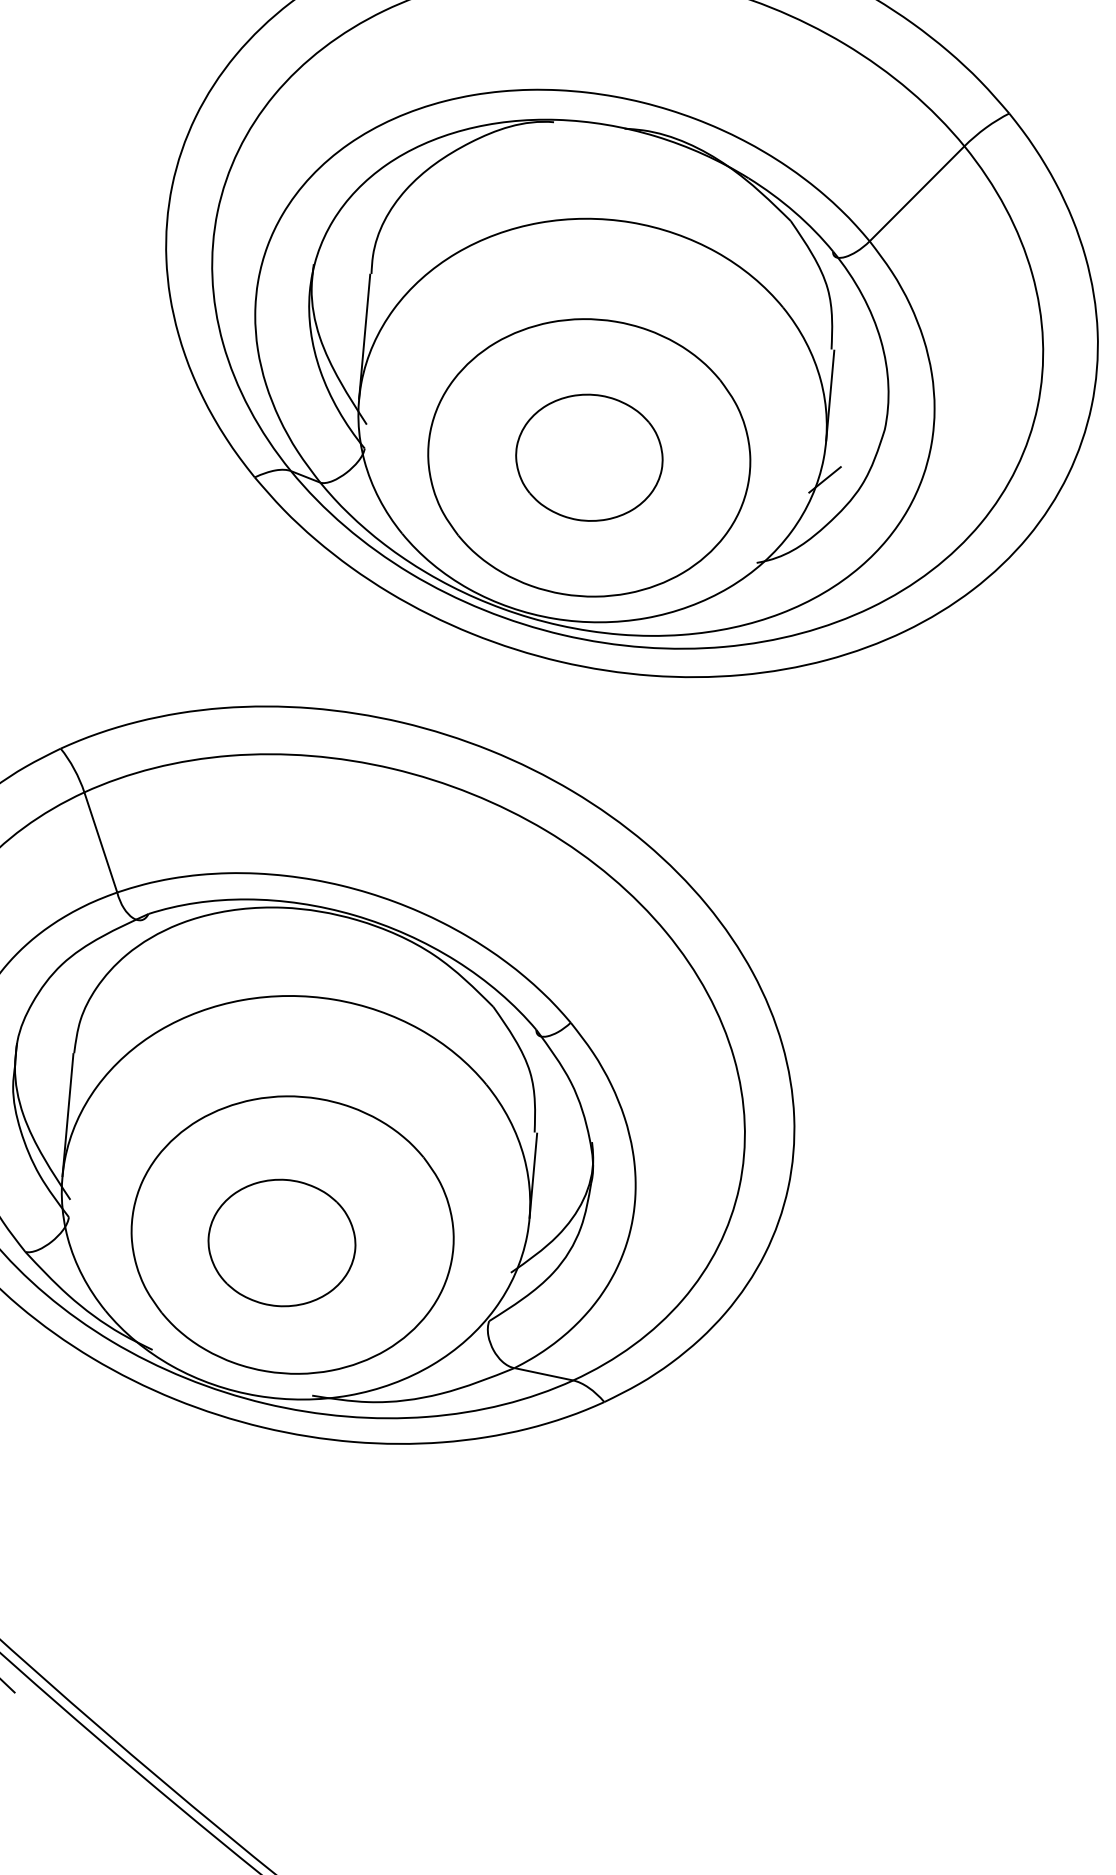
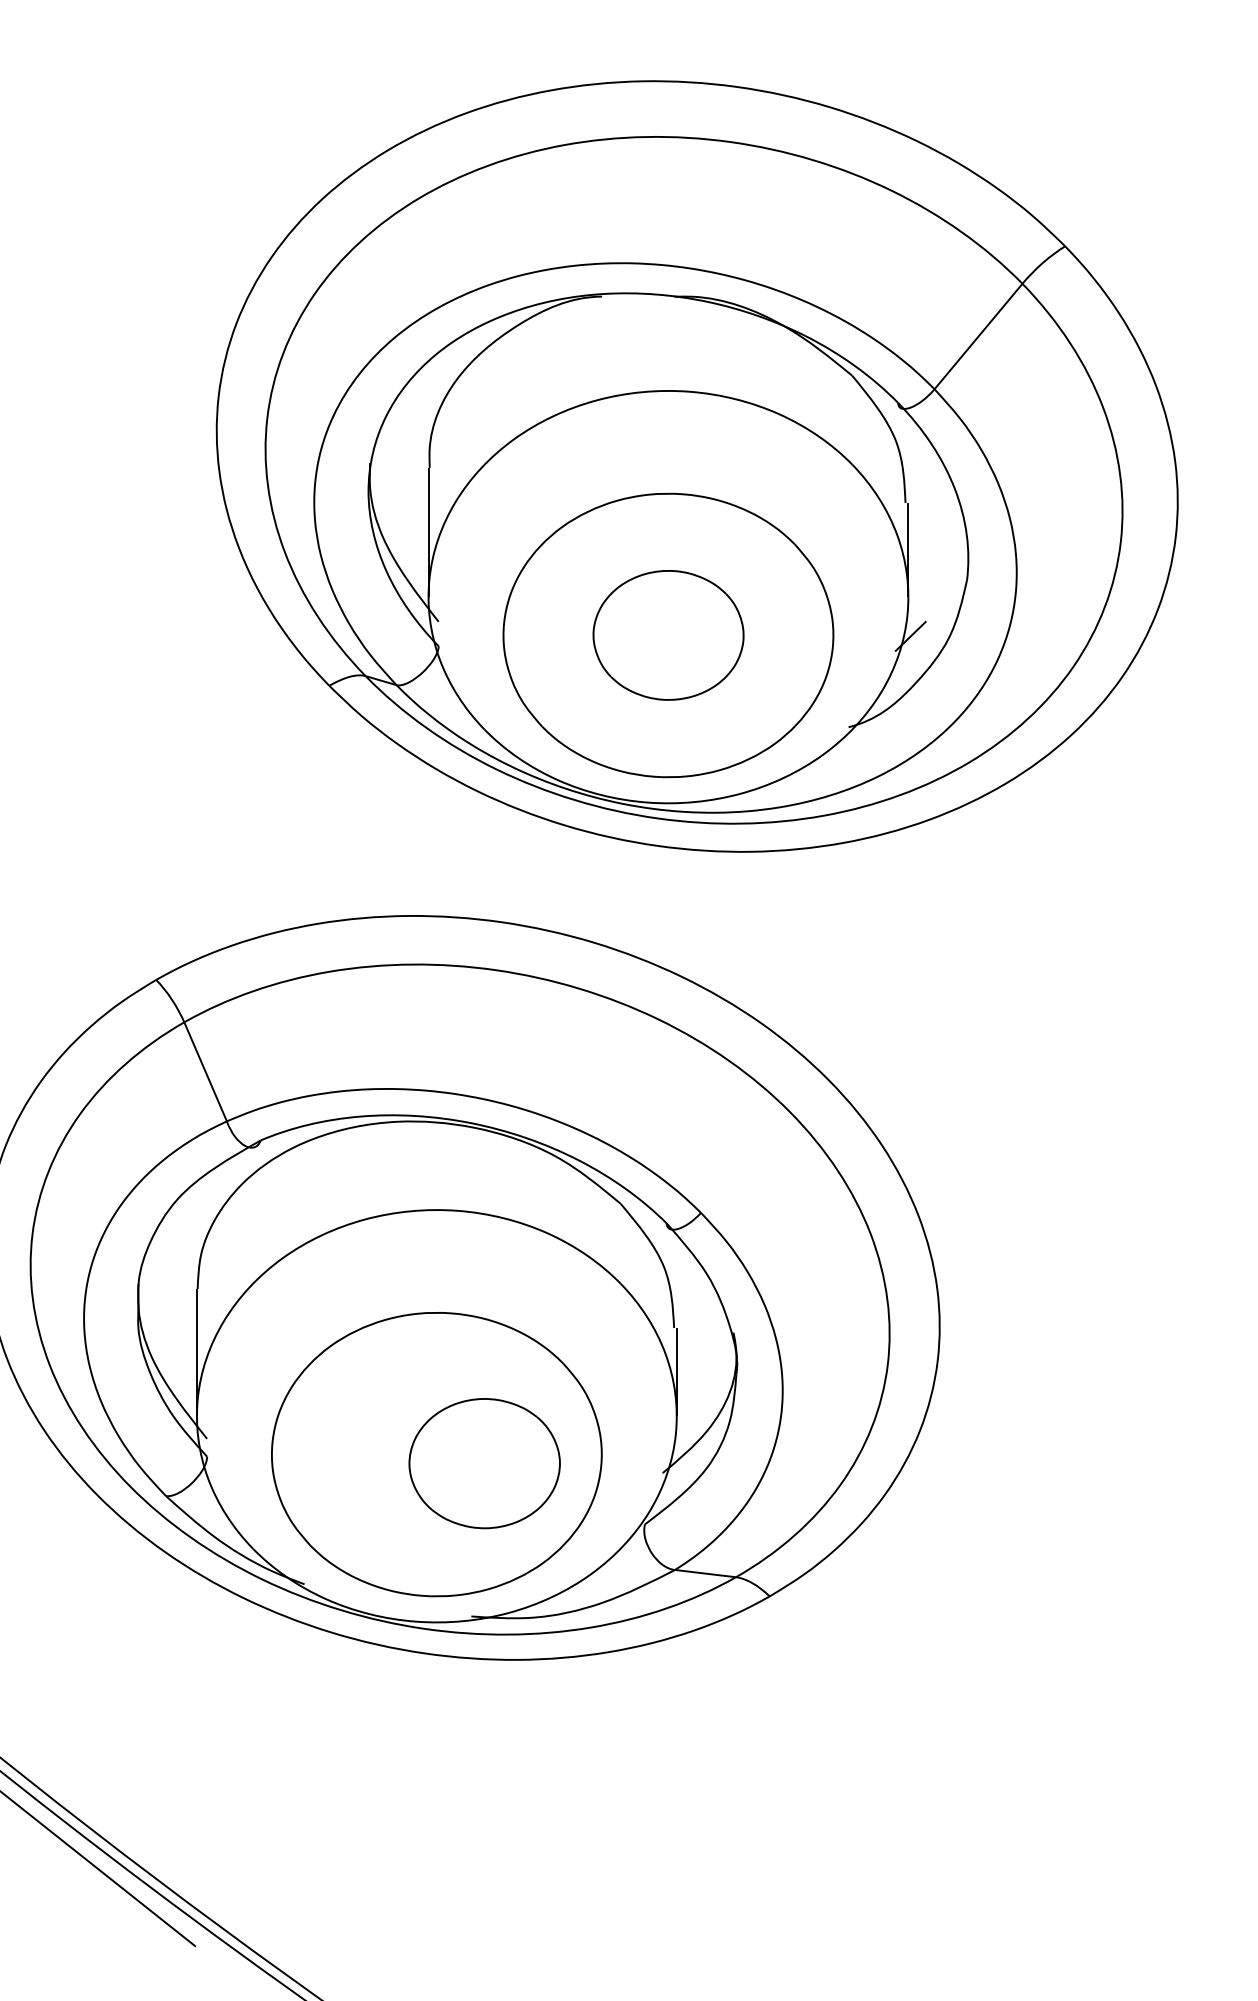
part: (281, 1242) -> (484, 1463), moved

